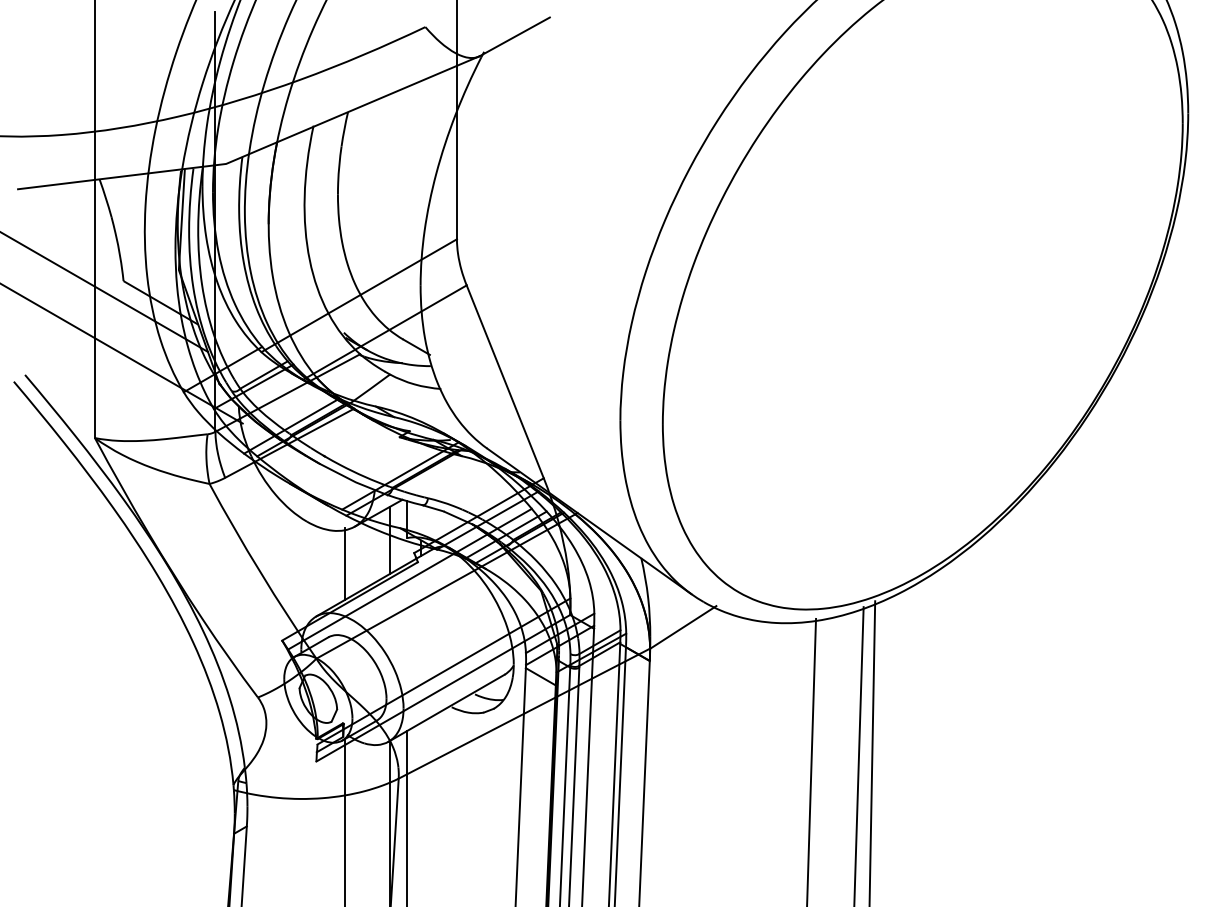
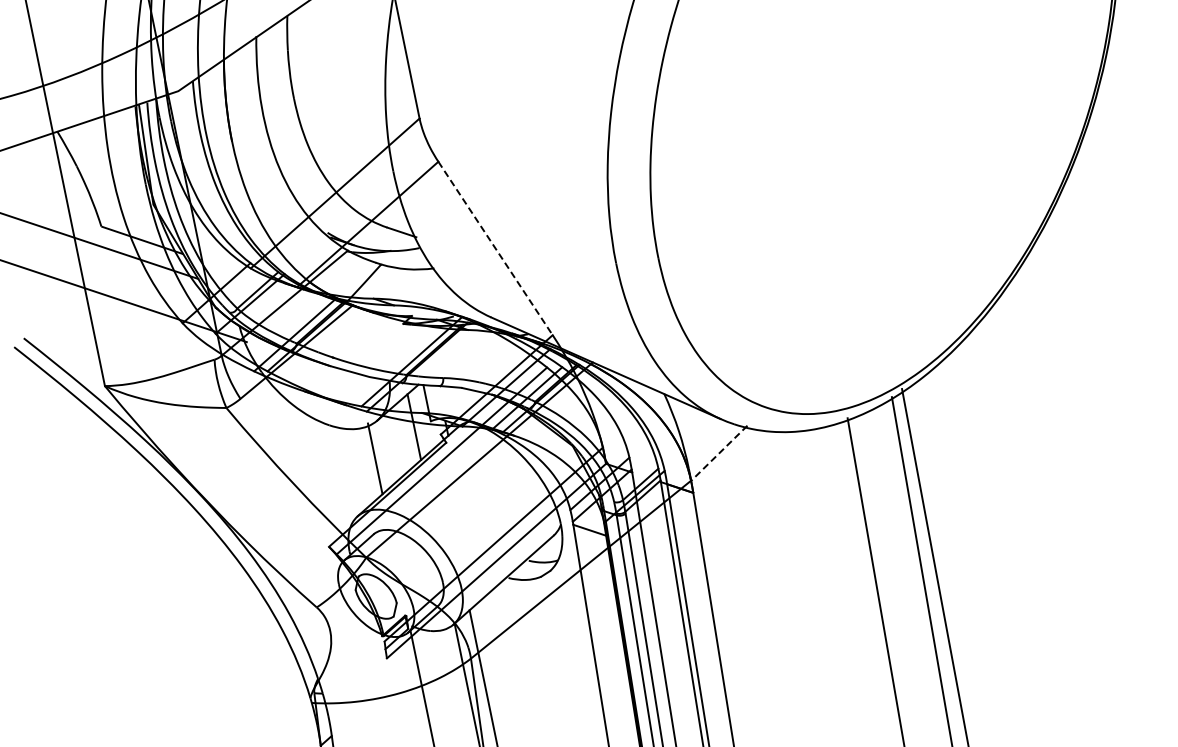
line: (505, 381) -> (495, 248), solid -> dashed
line: (682, 627) -> (718, 453), solid -> dashed

